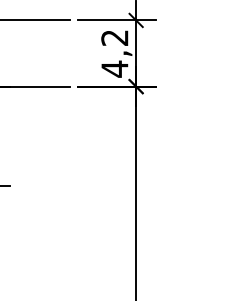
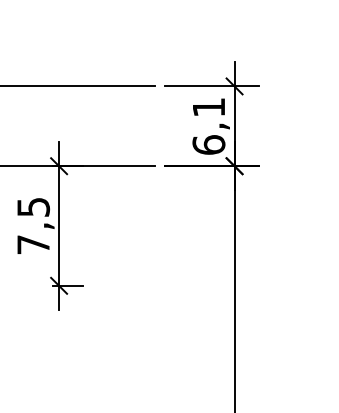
text: (114, 53) -> (208, 126), 4,2 -> 6,1

